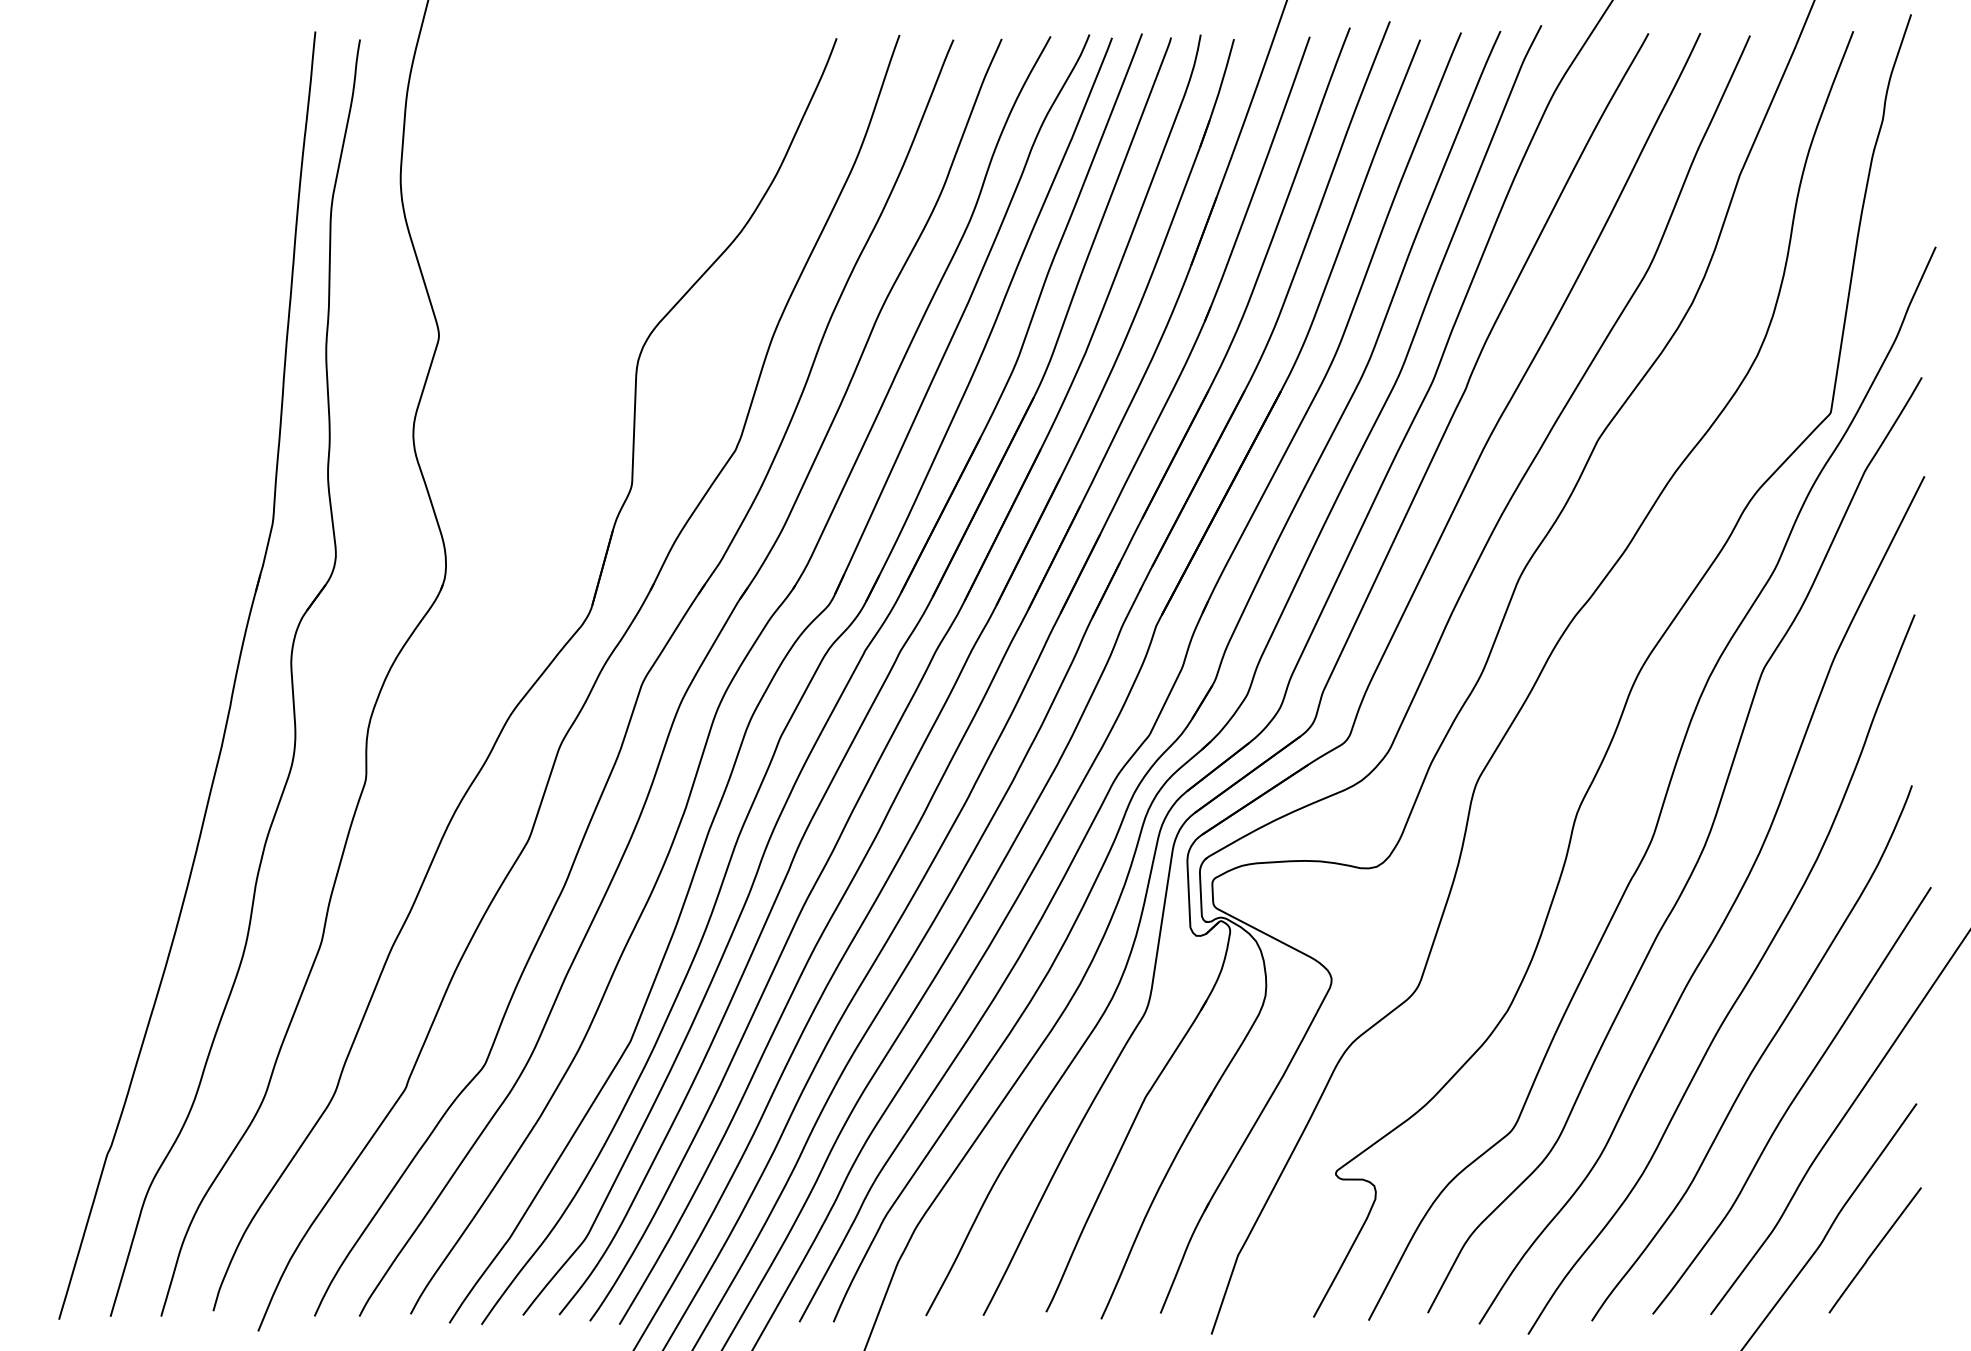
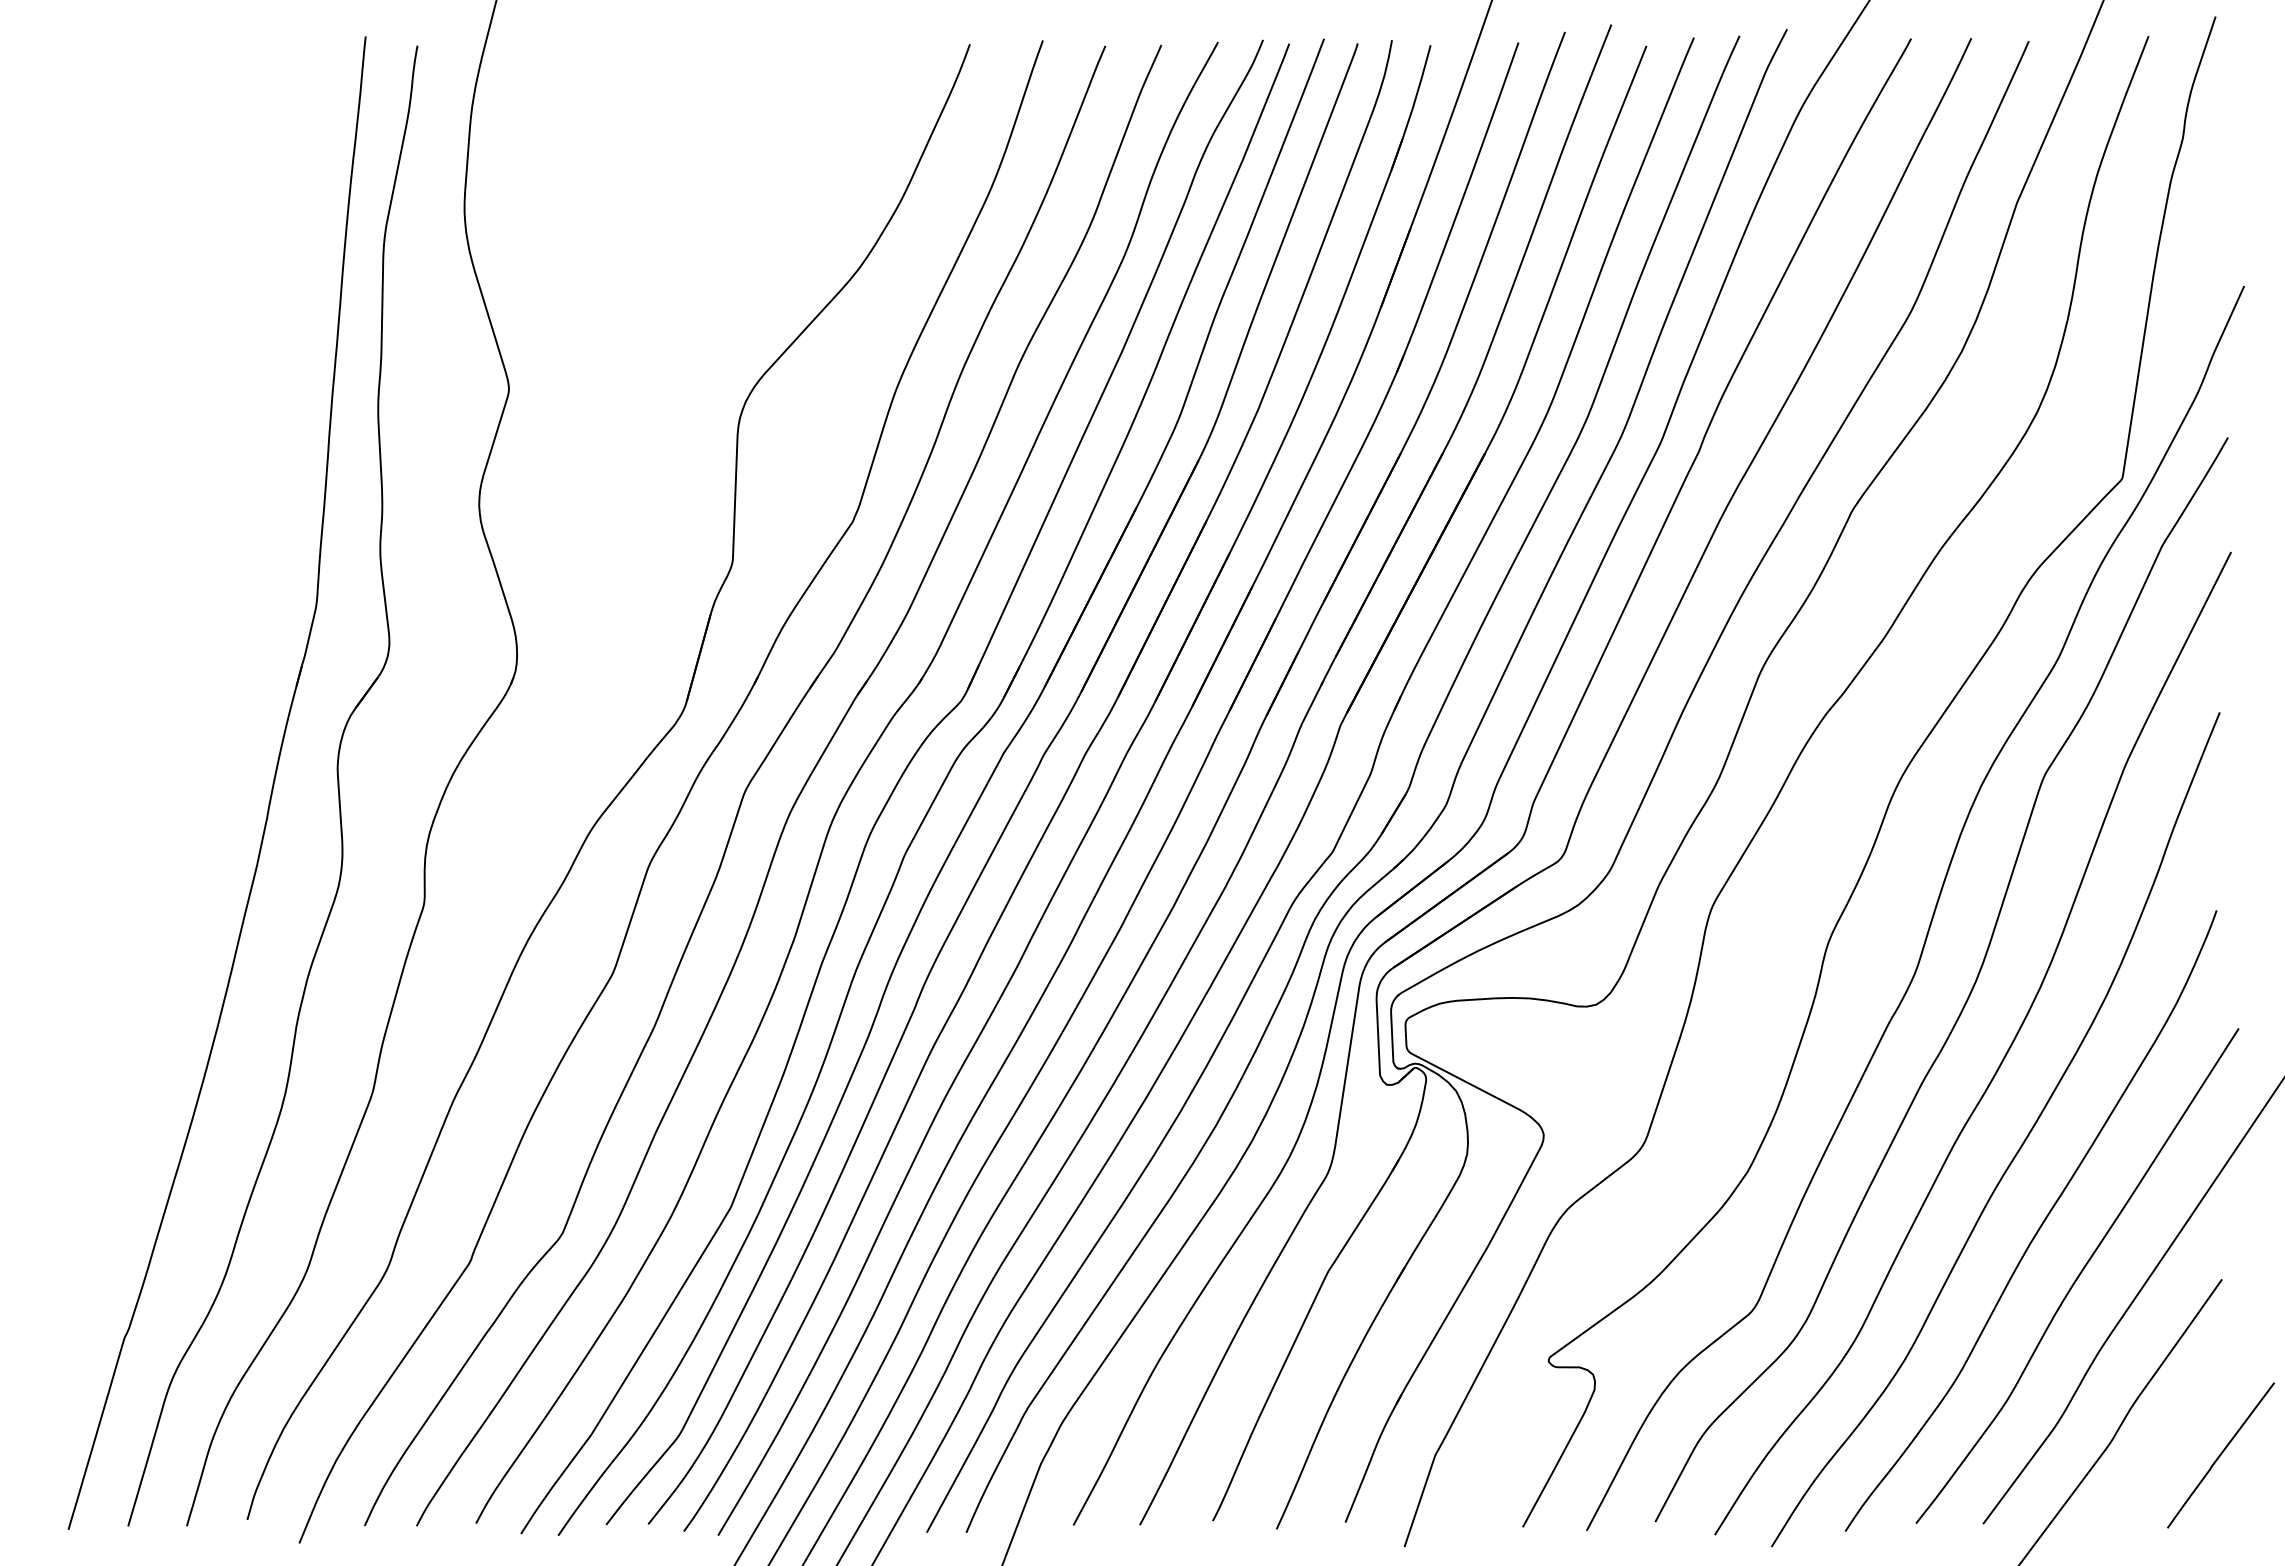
curve: (1874, 1250) -> (2220, 1455), moved

